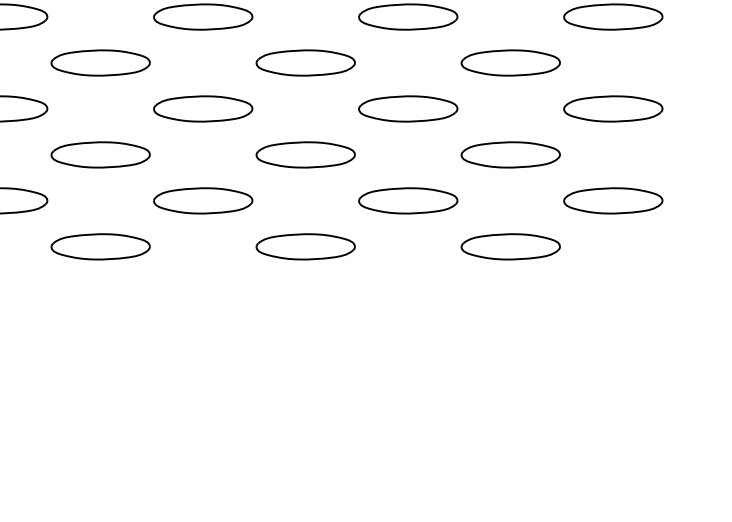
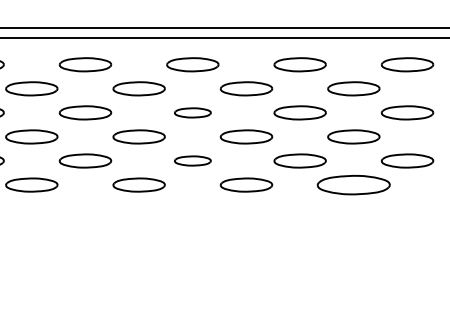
part: (202, 108) -> (192, 112), size x0.7
part: (202, 199) -> (192, 160), size x0.7
part: (510, 245) -> (353, 184), size x1.4

